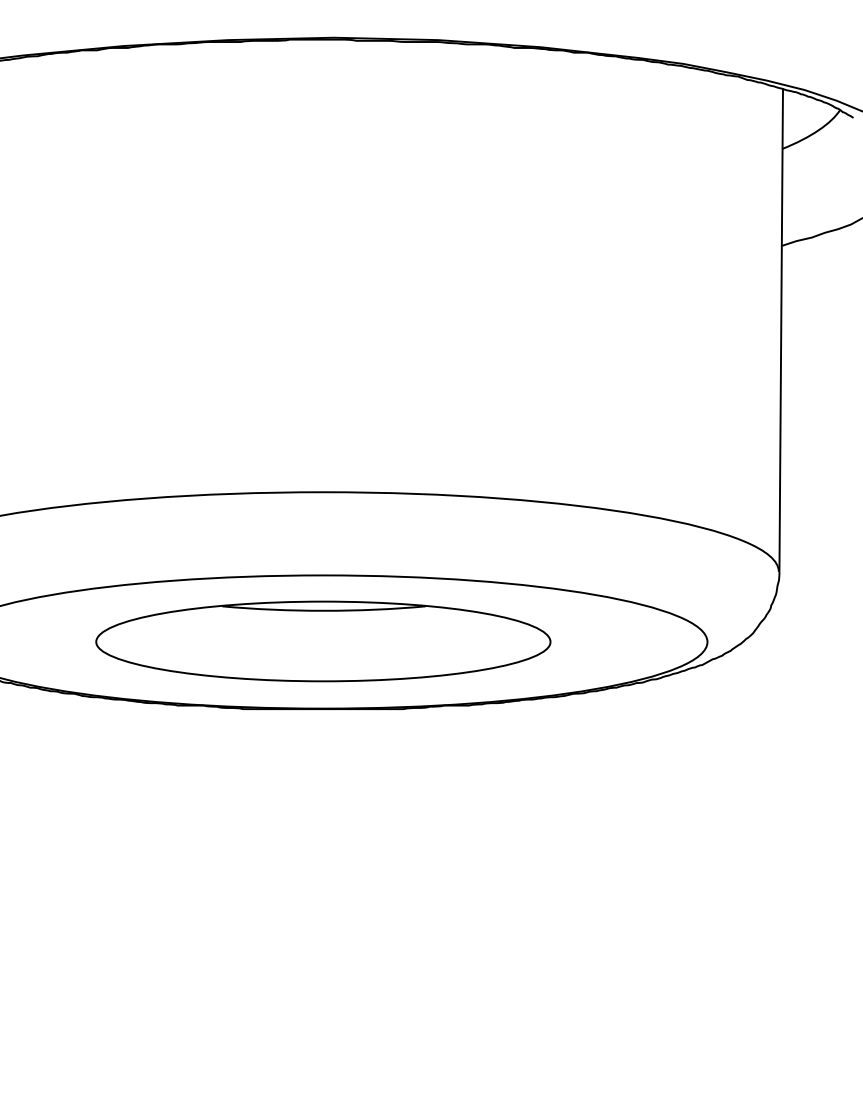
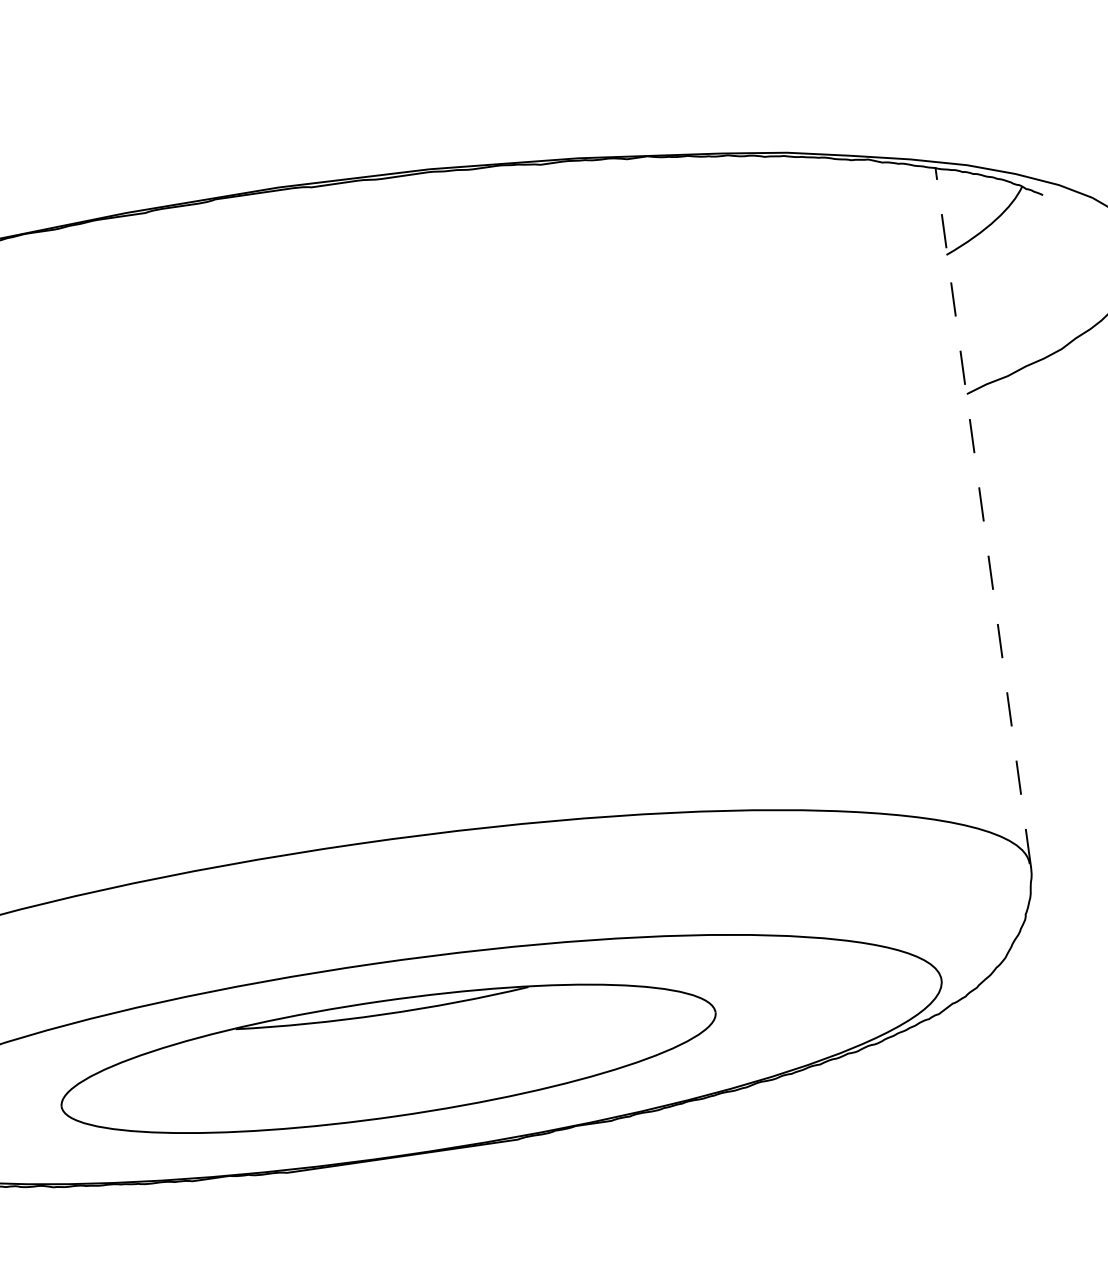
line: (781, 329) -> (983, 514), solid -> dashed

